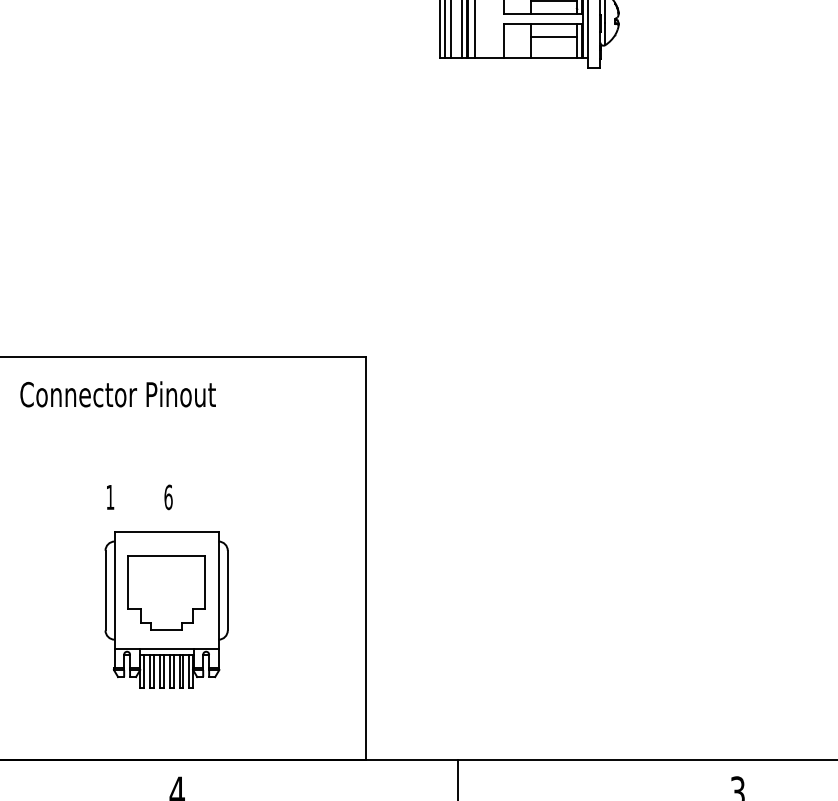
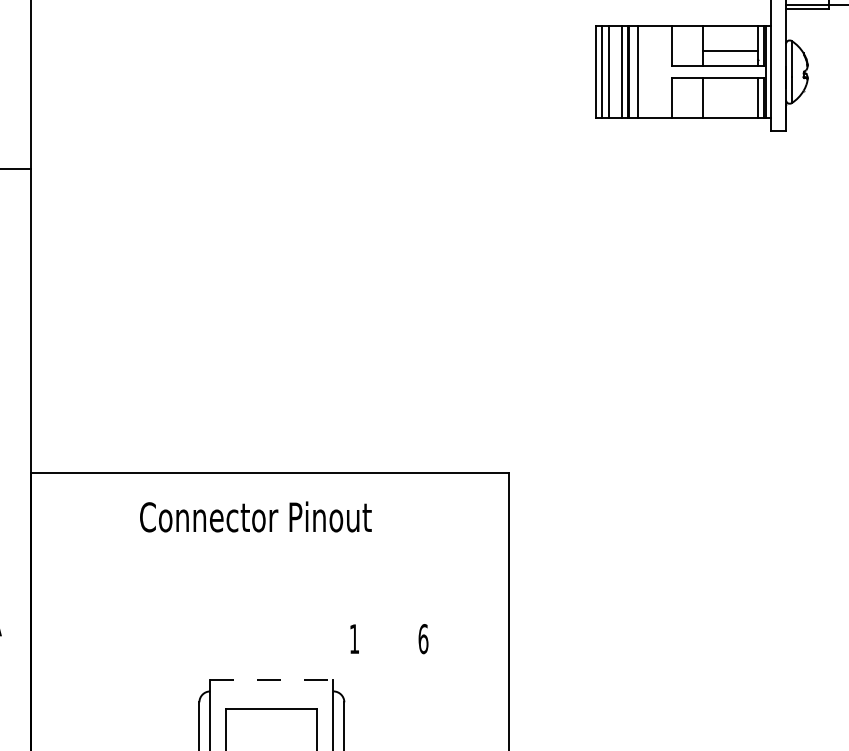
line: (553, 37) -> (730, 94), removed
text: (117, 394) -> (255, 517), moved
text: (139, 497) -> (389, 639), moved
line: (166, 532) -> (271, 680), solid -> dashed

